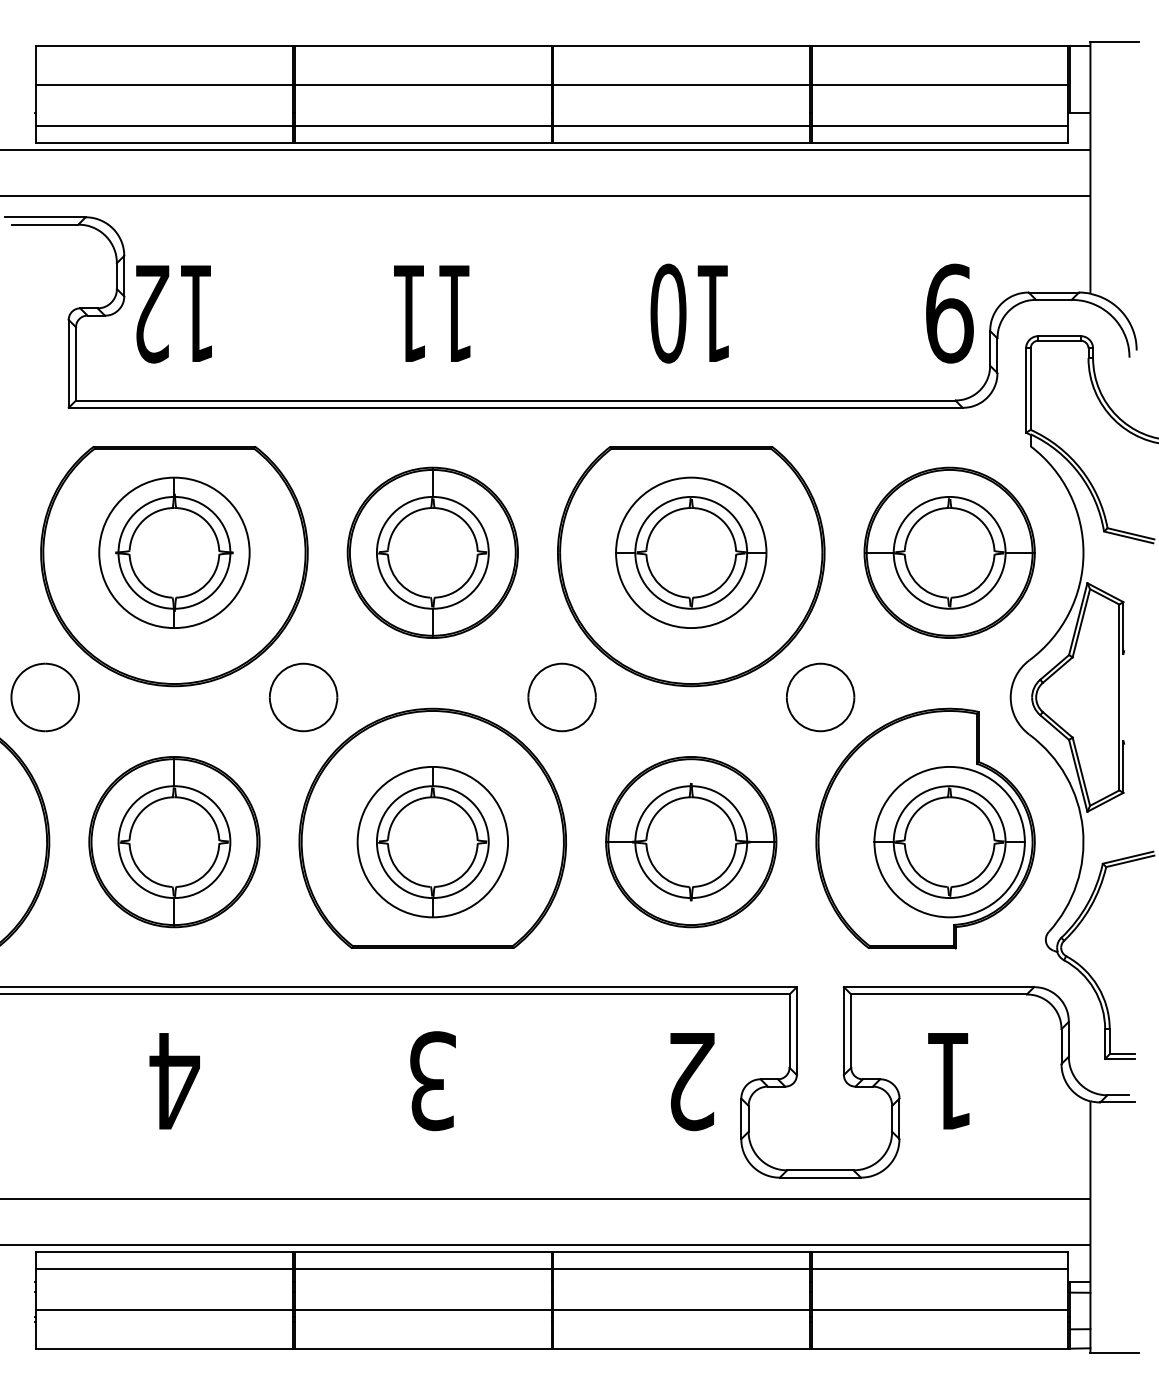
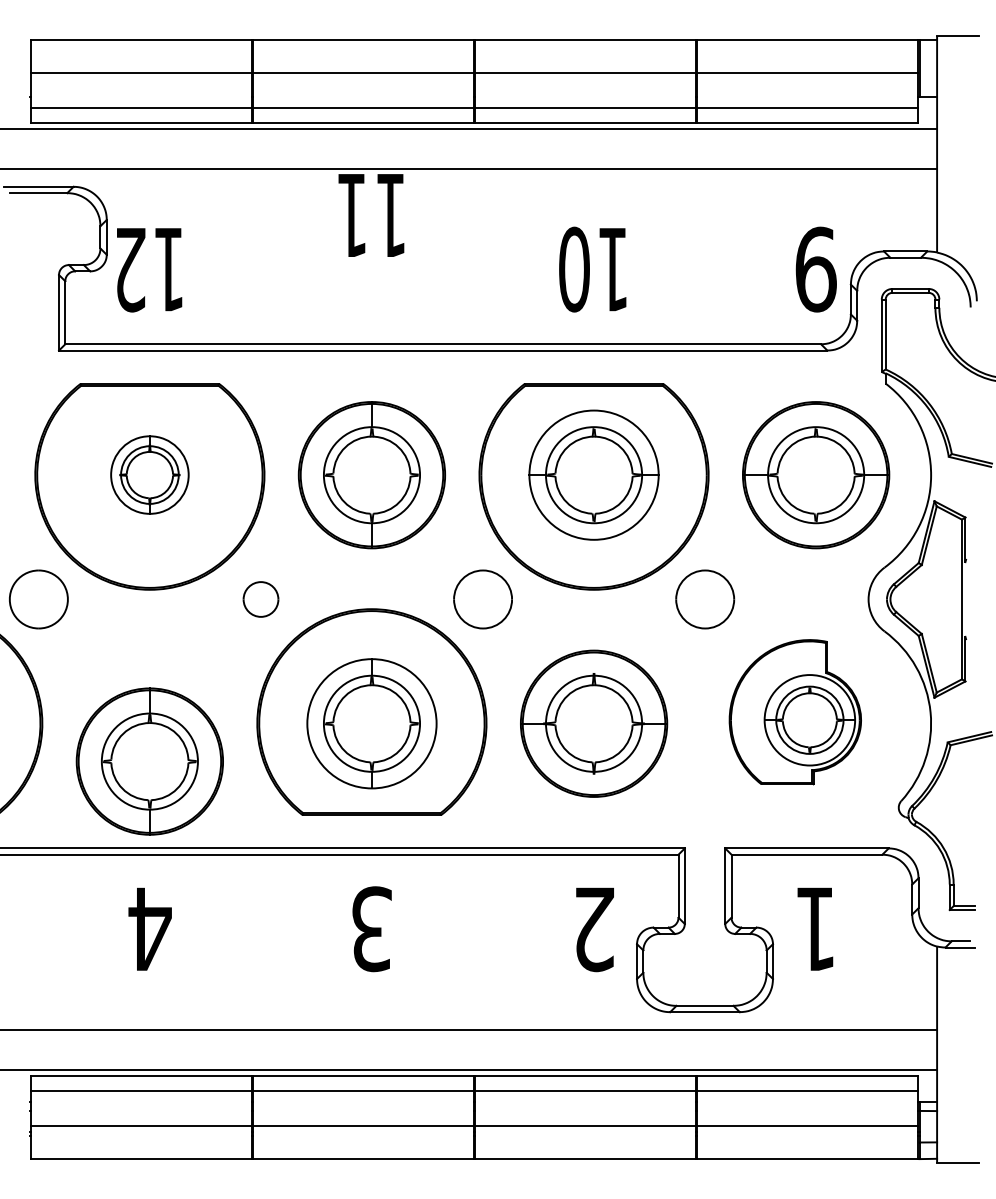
text: (432, 313) -> (371, 215), moved
part: (174, 552) -> (149, 474), size x0.6
part: (303, 697) -> (260, 599), size x0.6
part: (925, 828) -> (795, 712), size x0.7
part: (174, 842) -> (149, 761), moved

